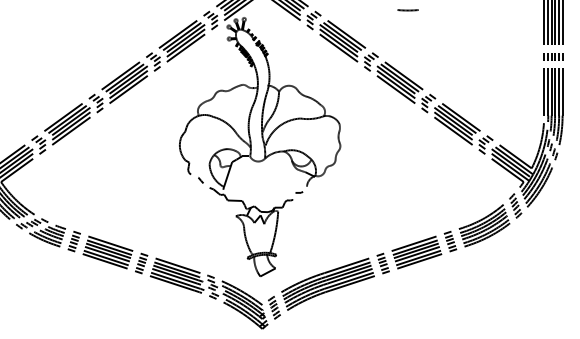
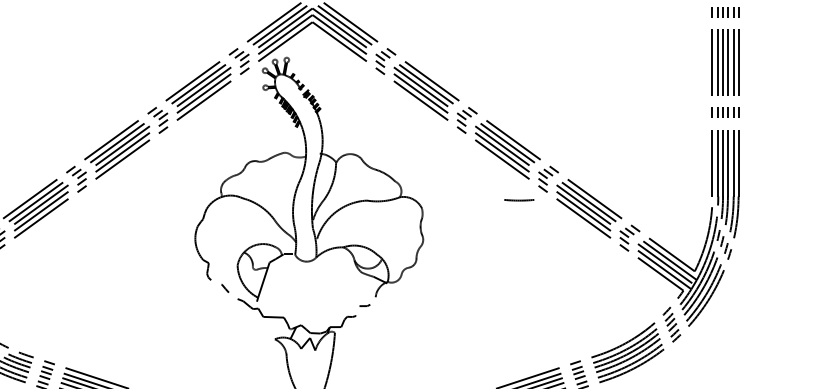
line: (407, 10) -> (518, 200), moved

